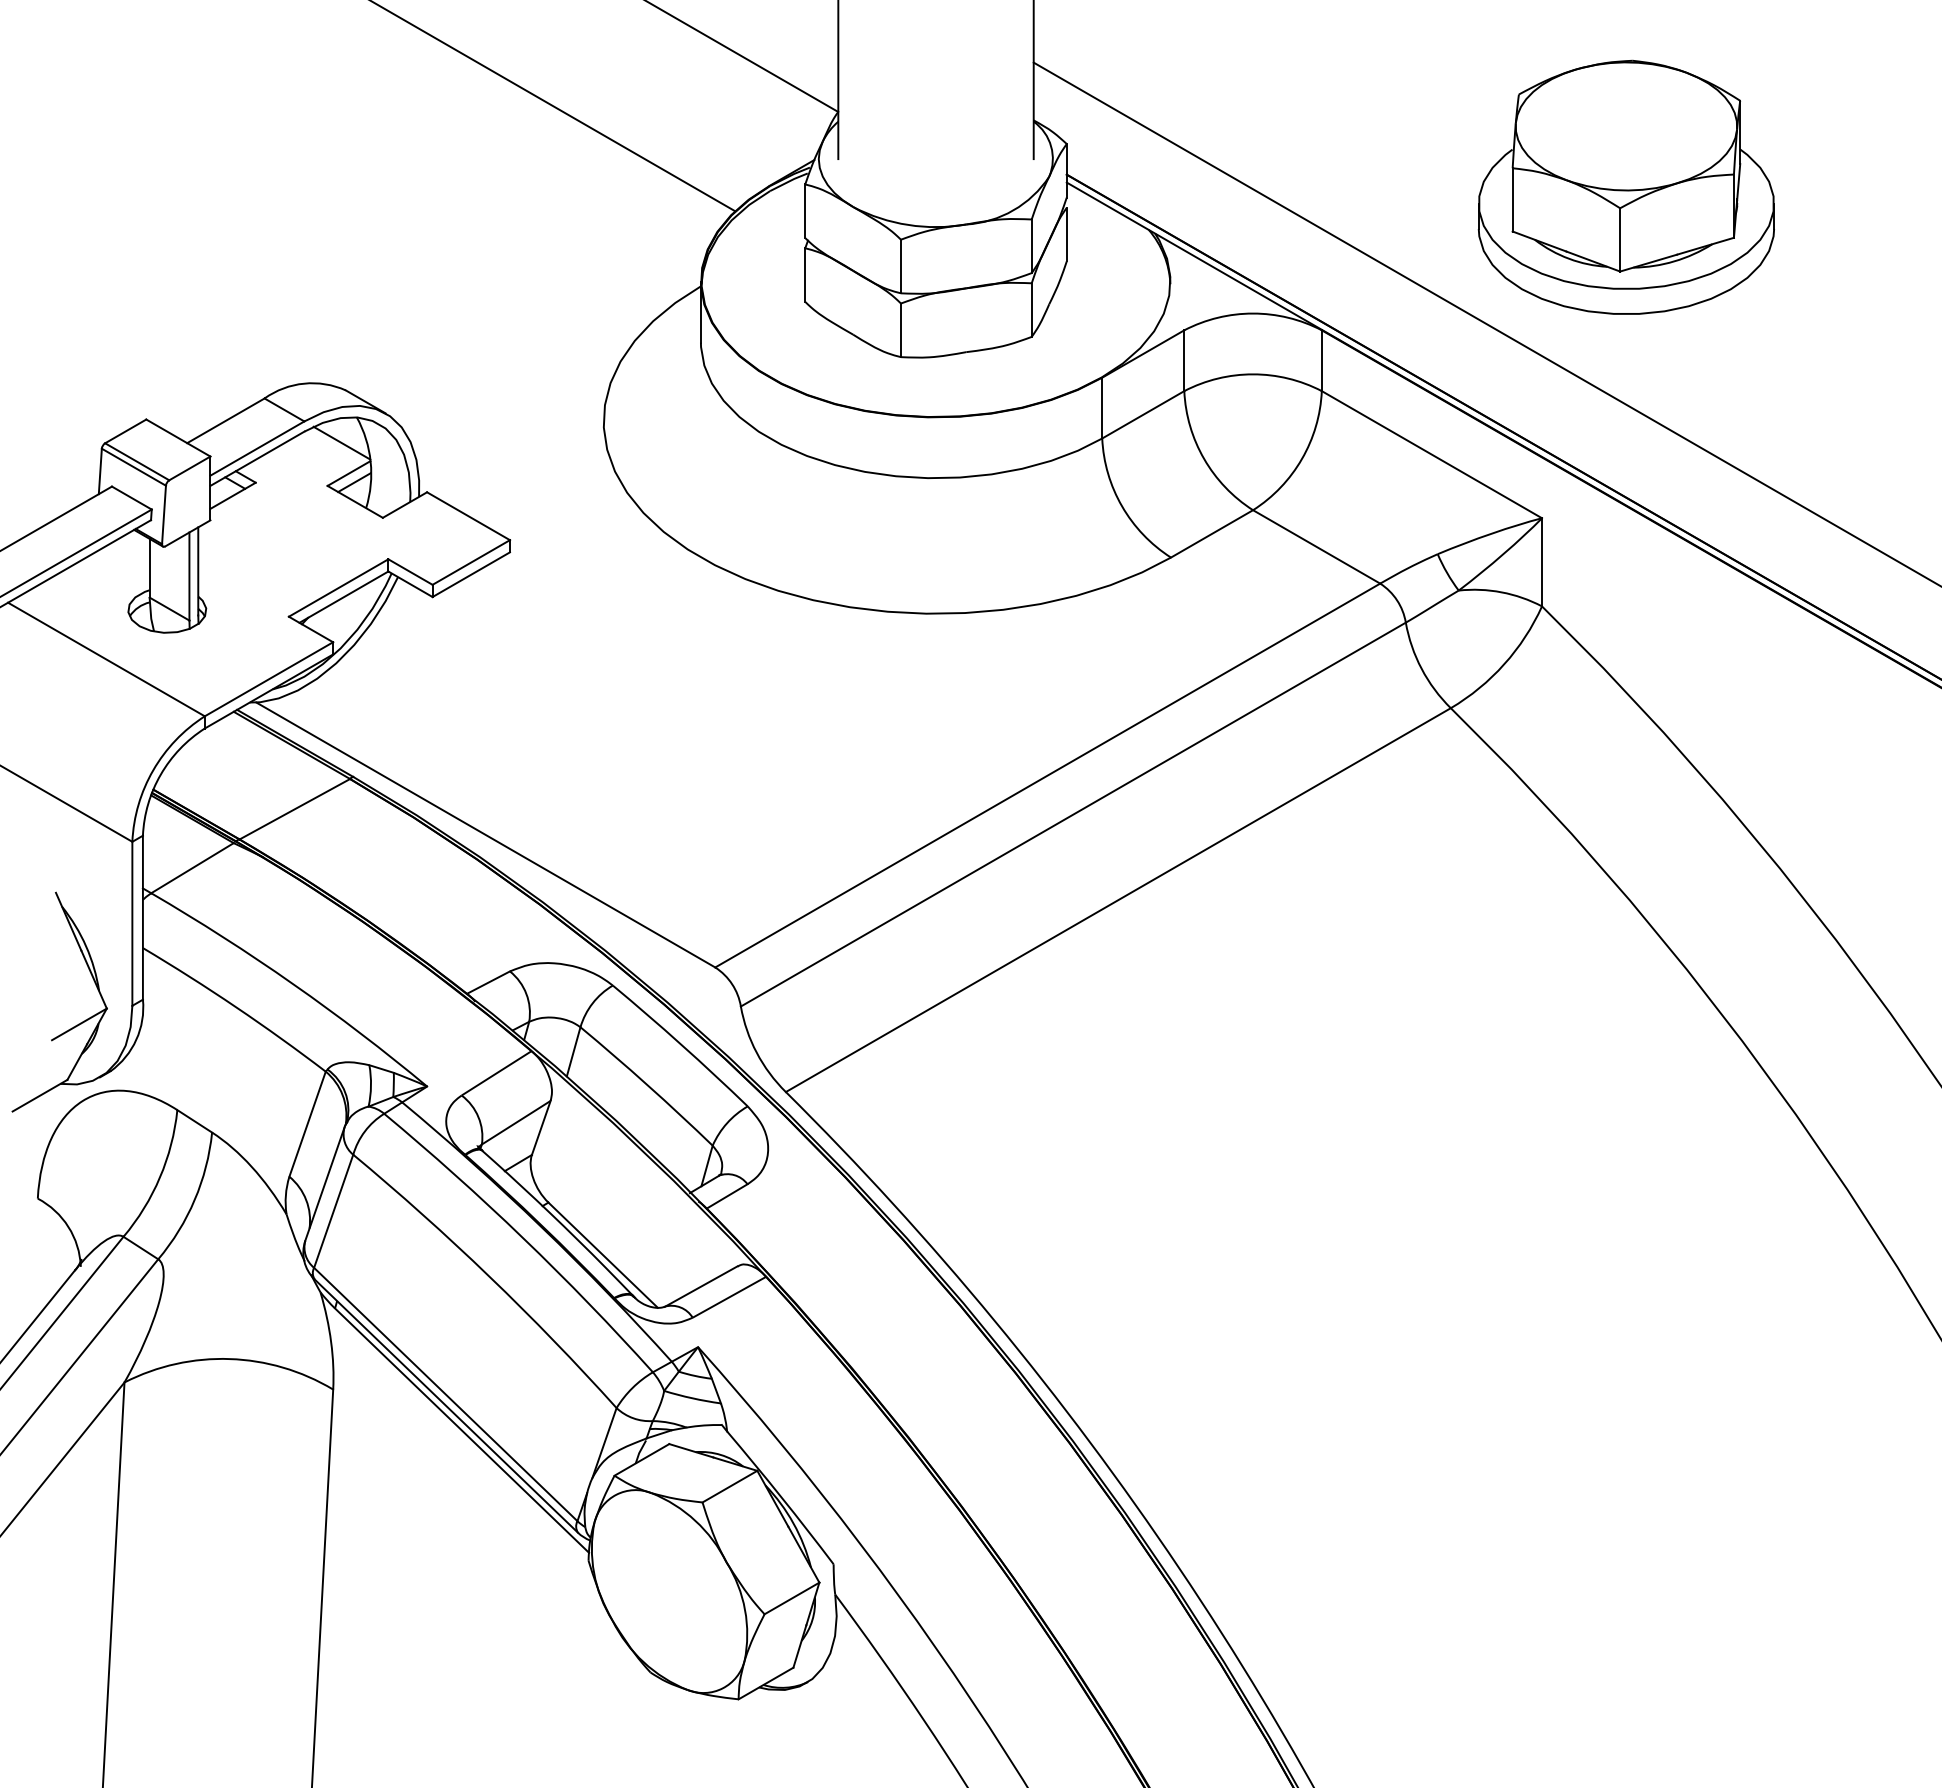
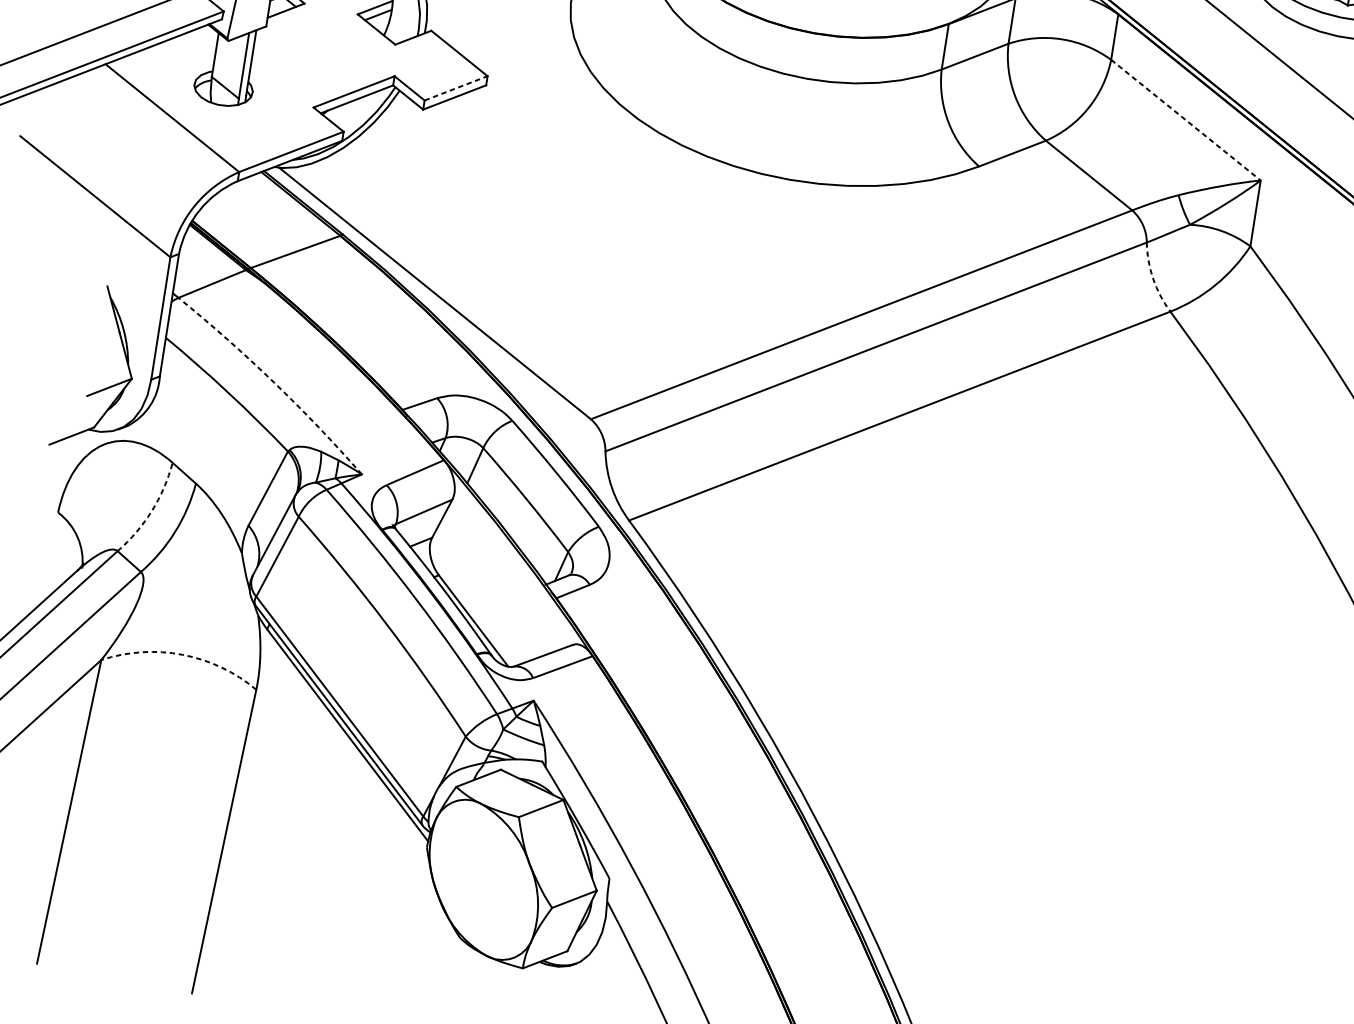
line: (1432, 454) -> (1186, 120), solid -> dashed
line: (471, 562) -> (456, 88), solid -> dashed
arc: (1421, 668) -> (1153, 278), solid -> dashed
arc: (293, 984) -> (274, 382), solid -> dashed
arc: (159, 1177) -> (151, 511), solid -> dashed
arc: (229, 1359) -> (182, 655), solid -> dashed

